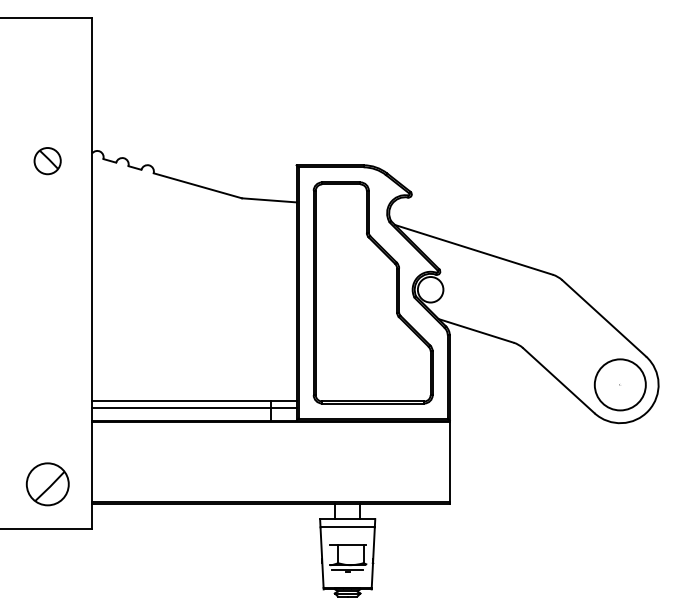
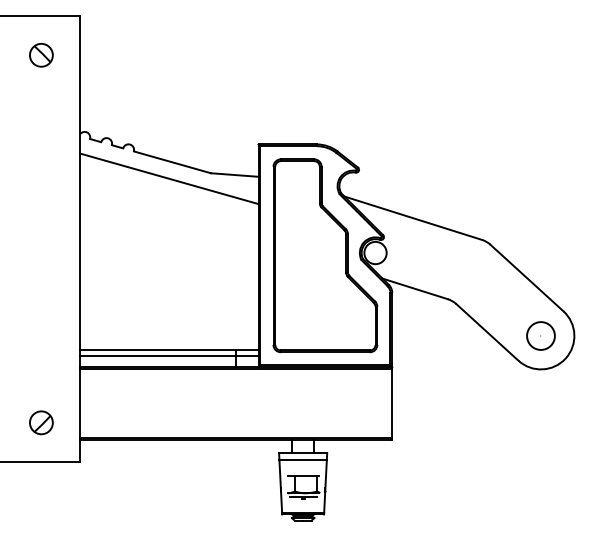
part: (47, 161) -> (41, 55), moved
line: (194, 204) -> (169, 178), added
circle: (620, 384) -> (541, 335), size x0.62
part: (47, 484) -> (41, 422), size x0.62

